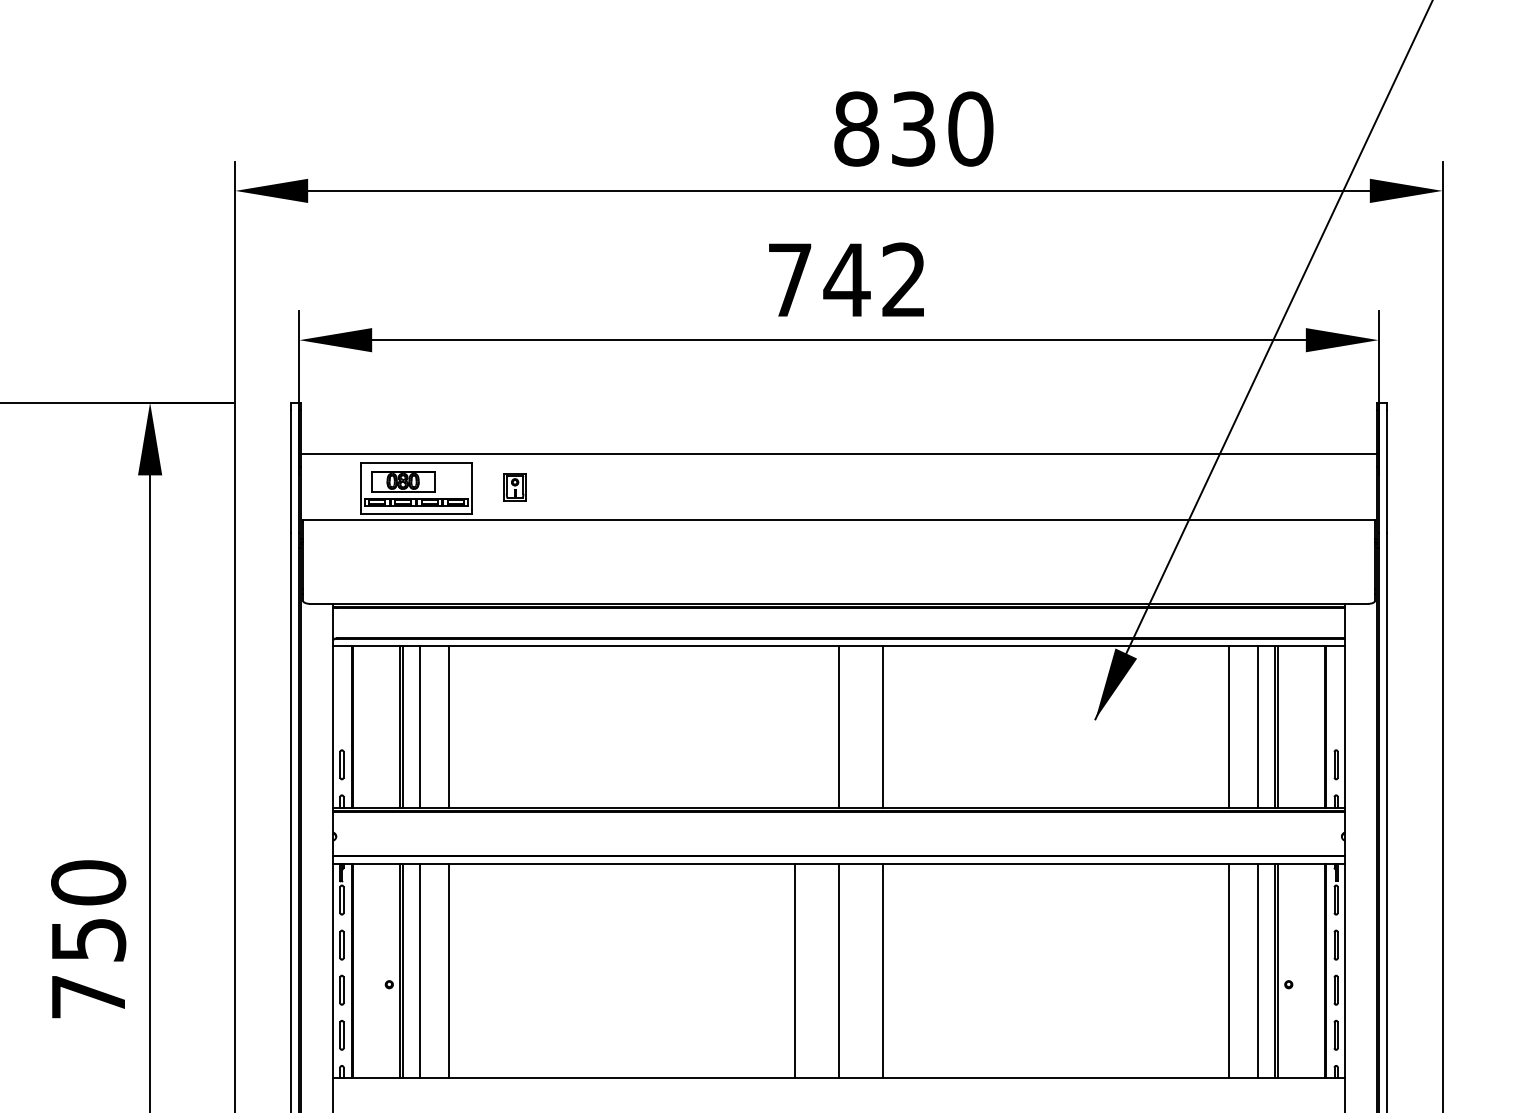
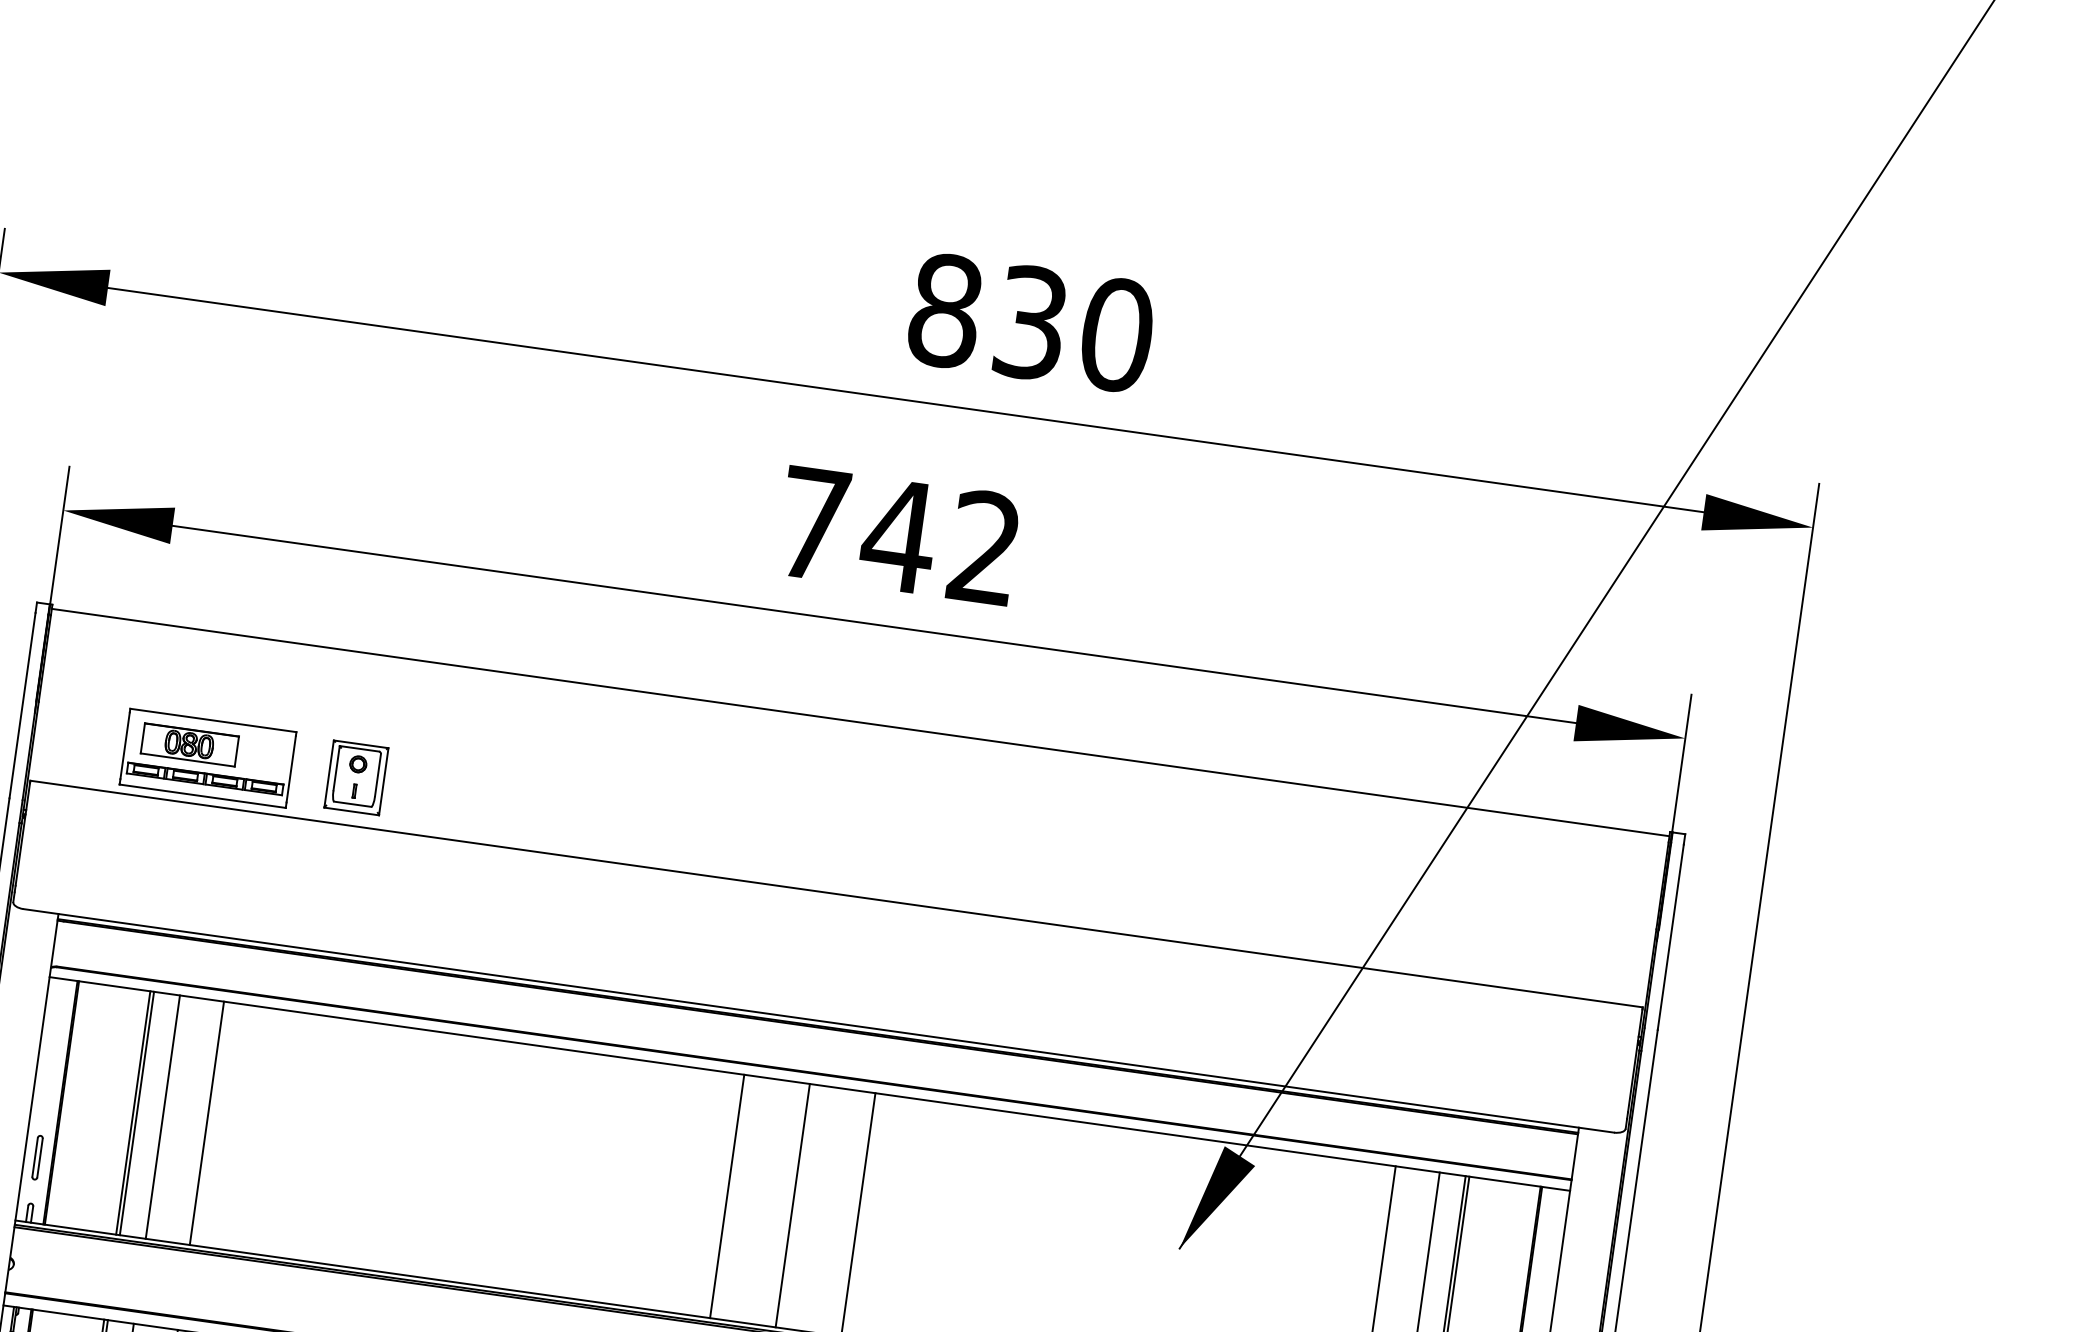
line: (838, 454) -> (859, 722), moved
part: (514, 487) -> (355, 777), size x1.67
line: (795, 726) -> (727, 1195), added

